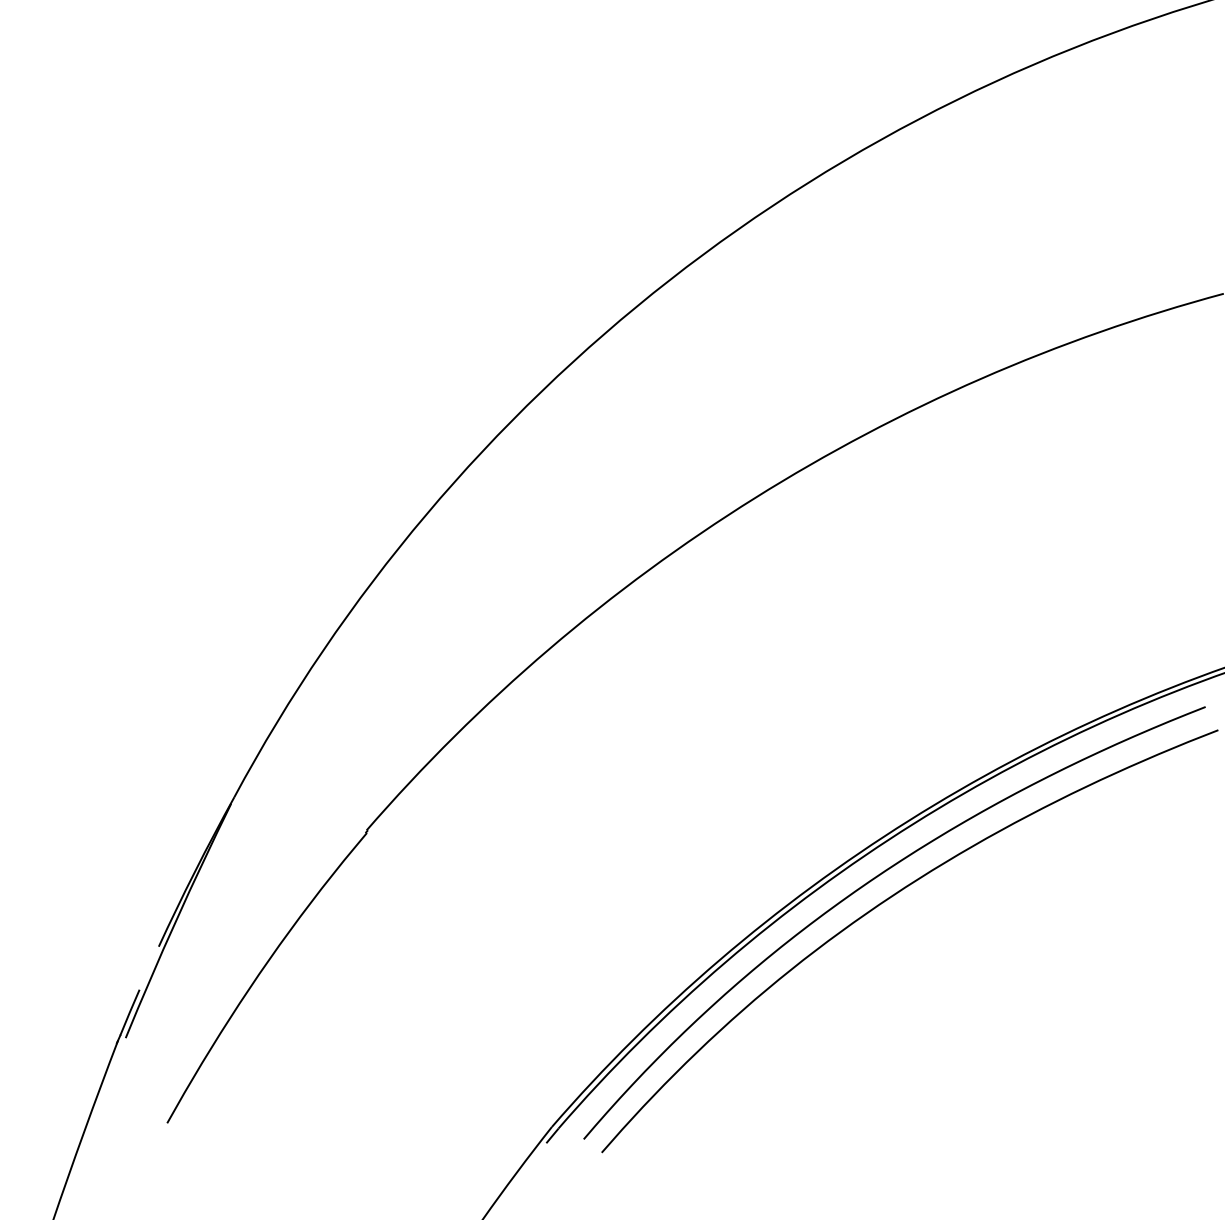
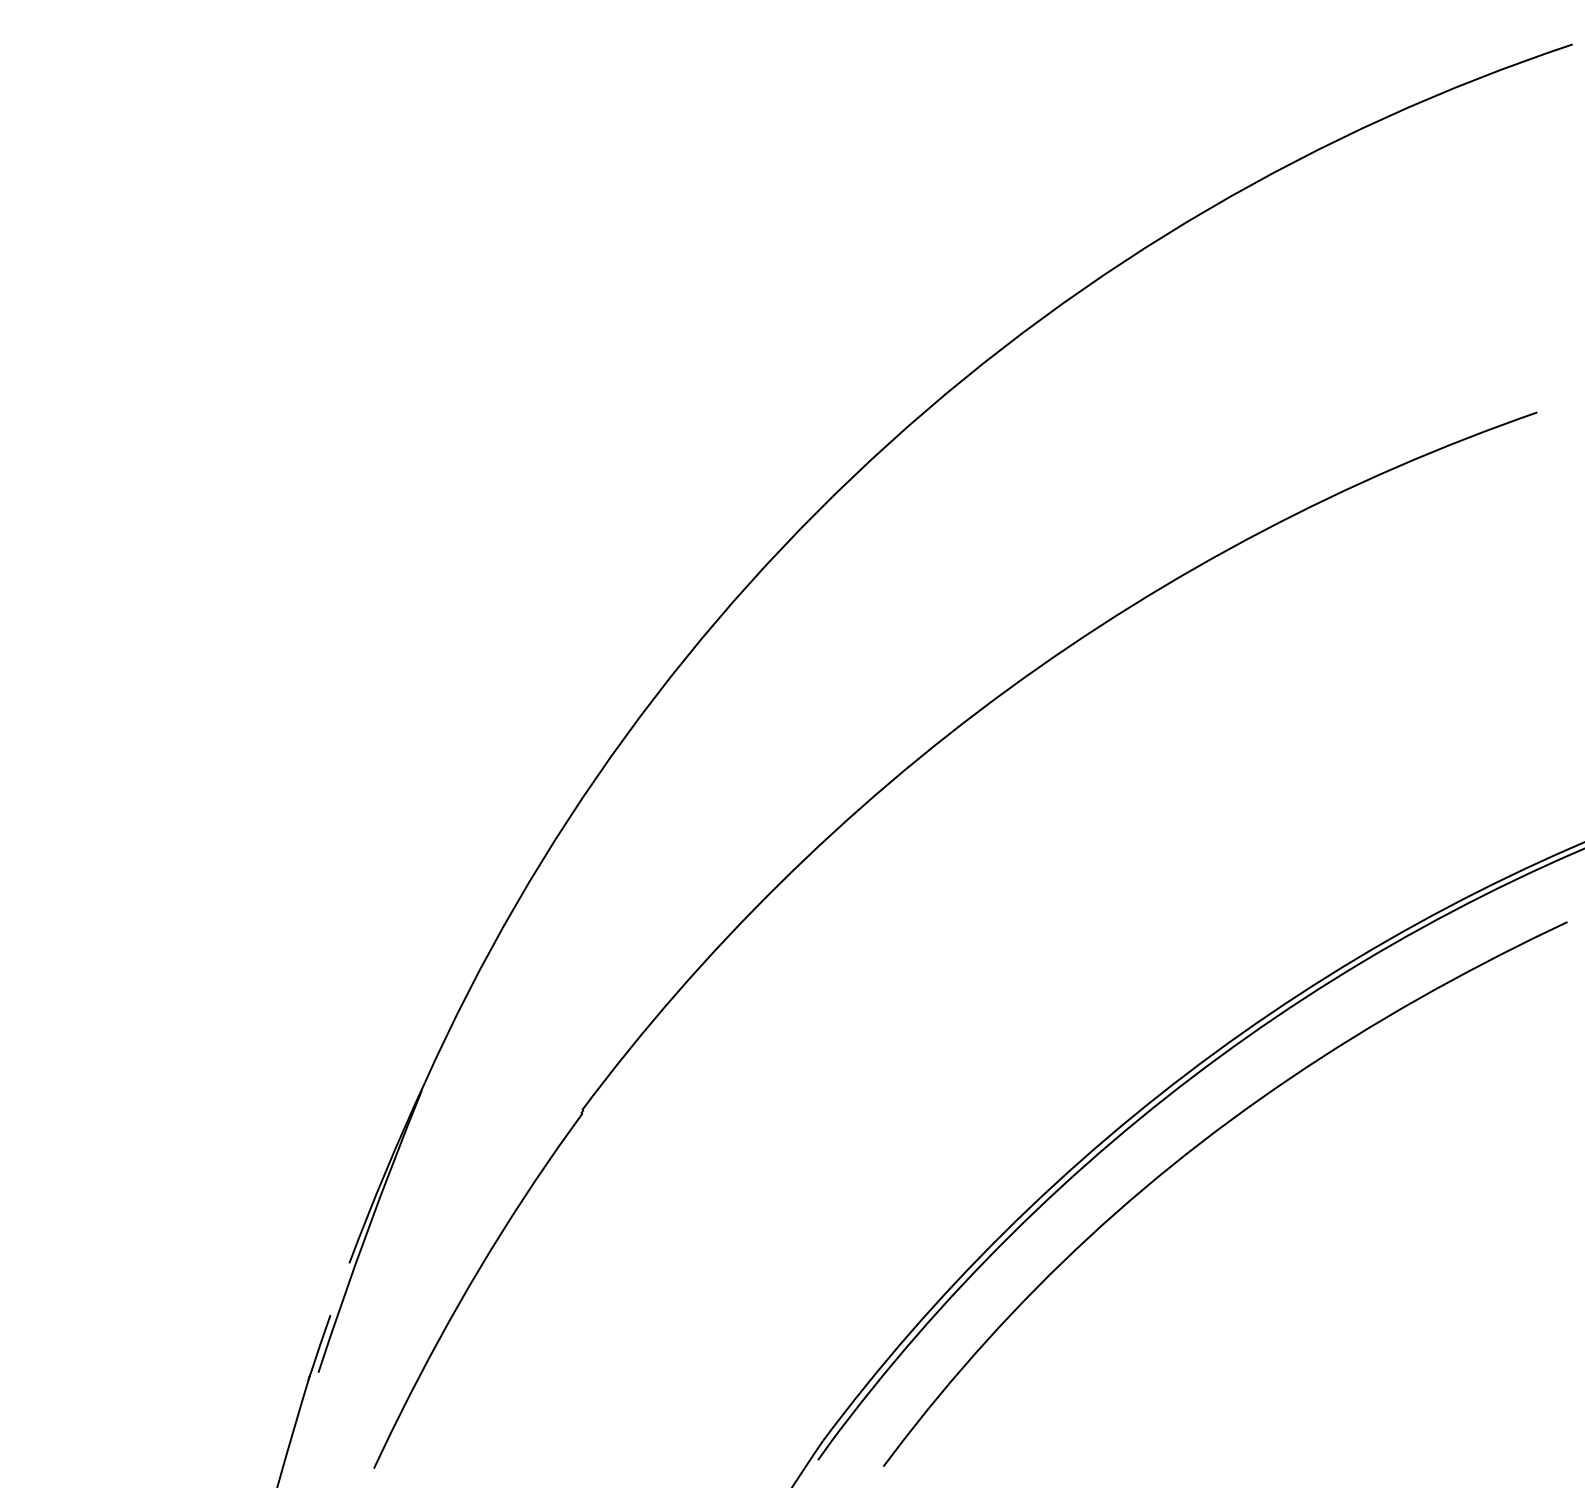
curve: (866, 885) -> (1169, 1132), removed

